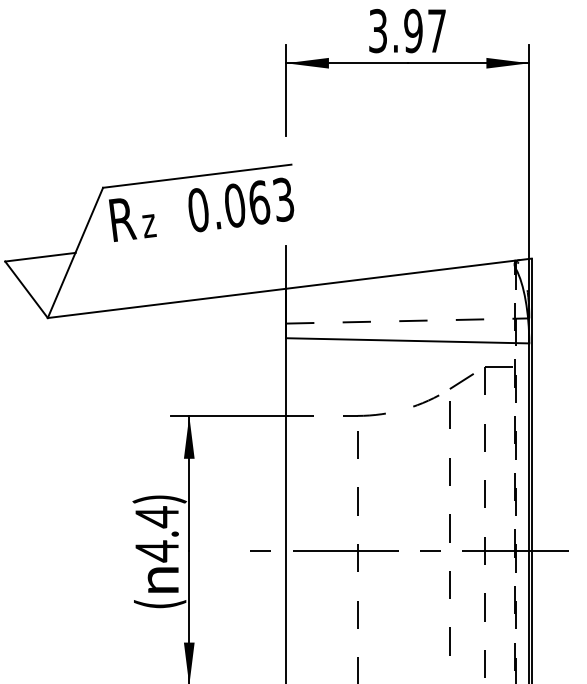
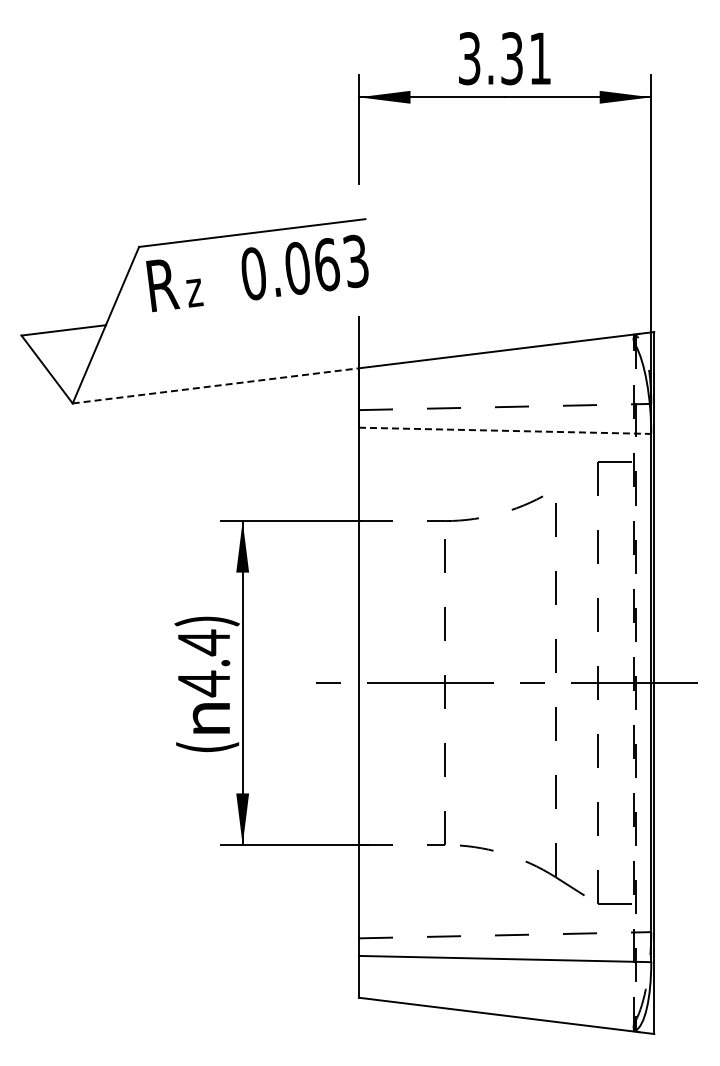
text: (424, 30) -> (525, 58), 3.97 -> 3.31
line: (167, 303) -> (216, 385), solid -> dashed
line: (407, 340) -> (505, 430), solid -> dashed
line: (461, 381) -> (569, 479), removed

